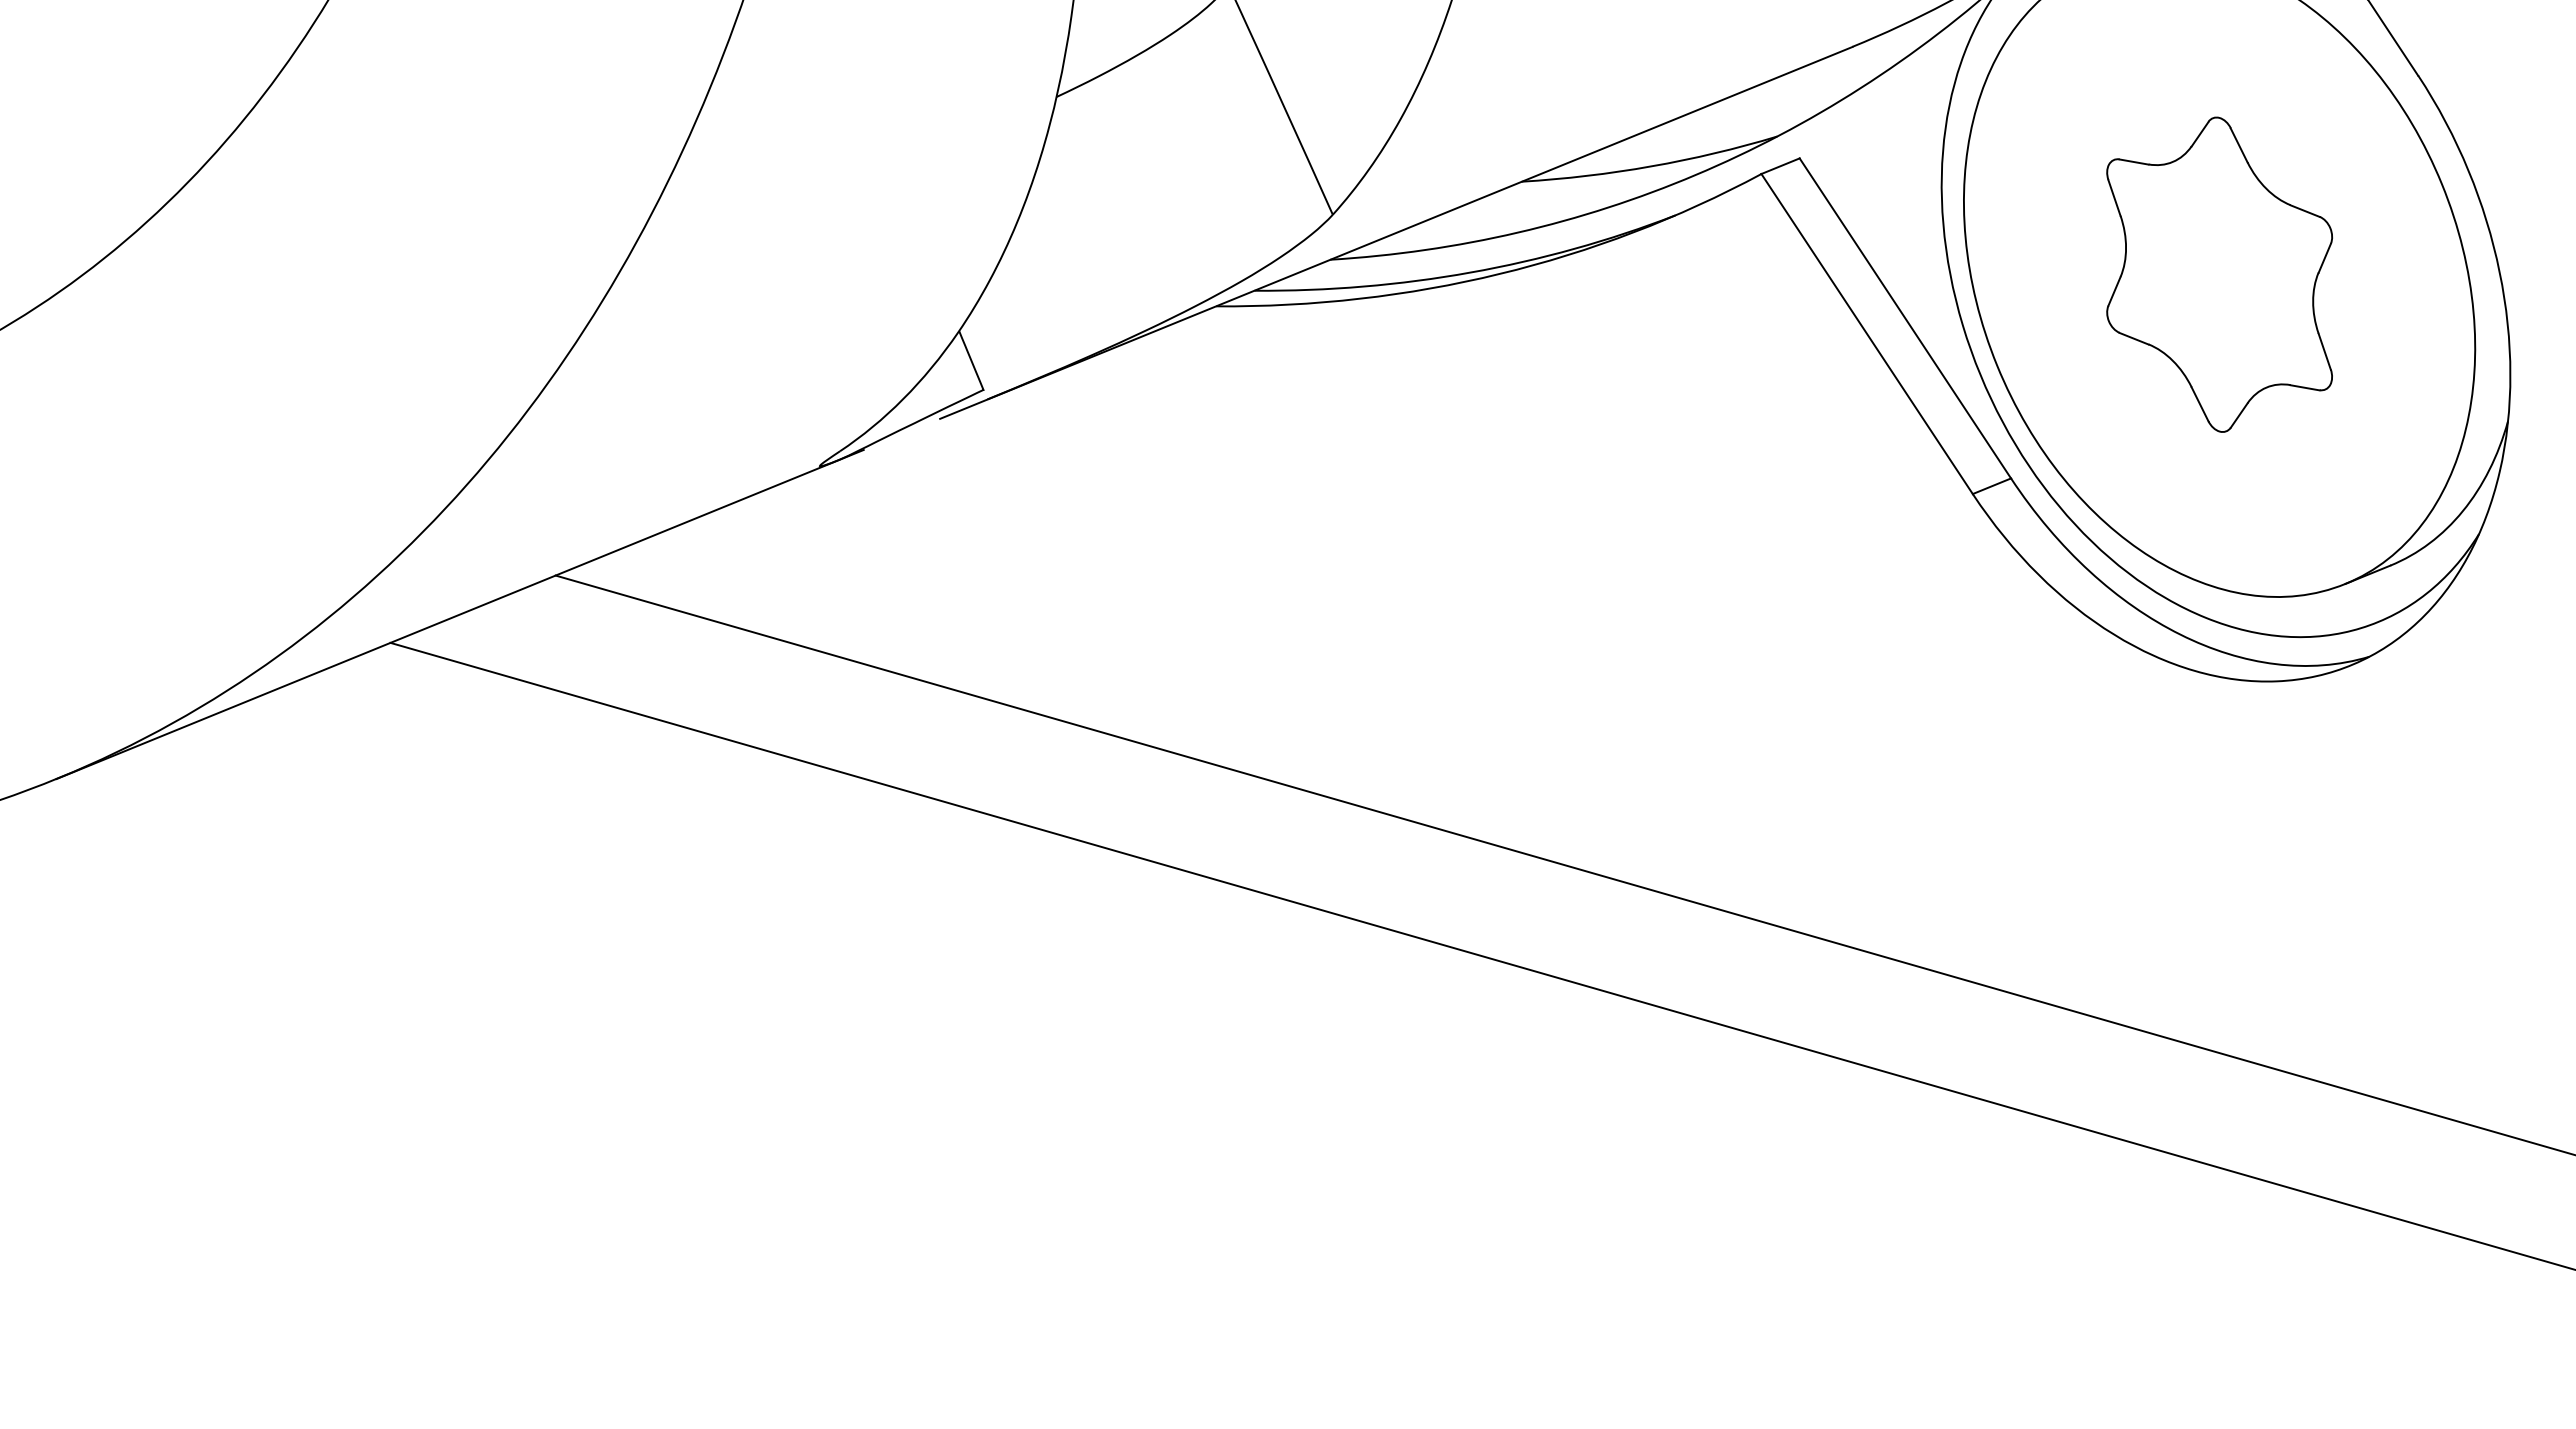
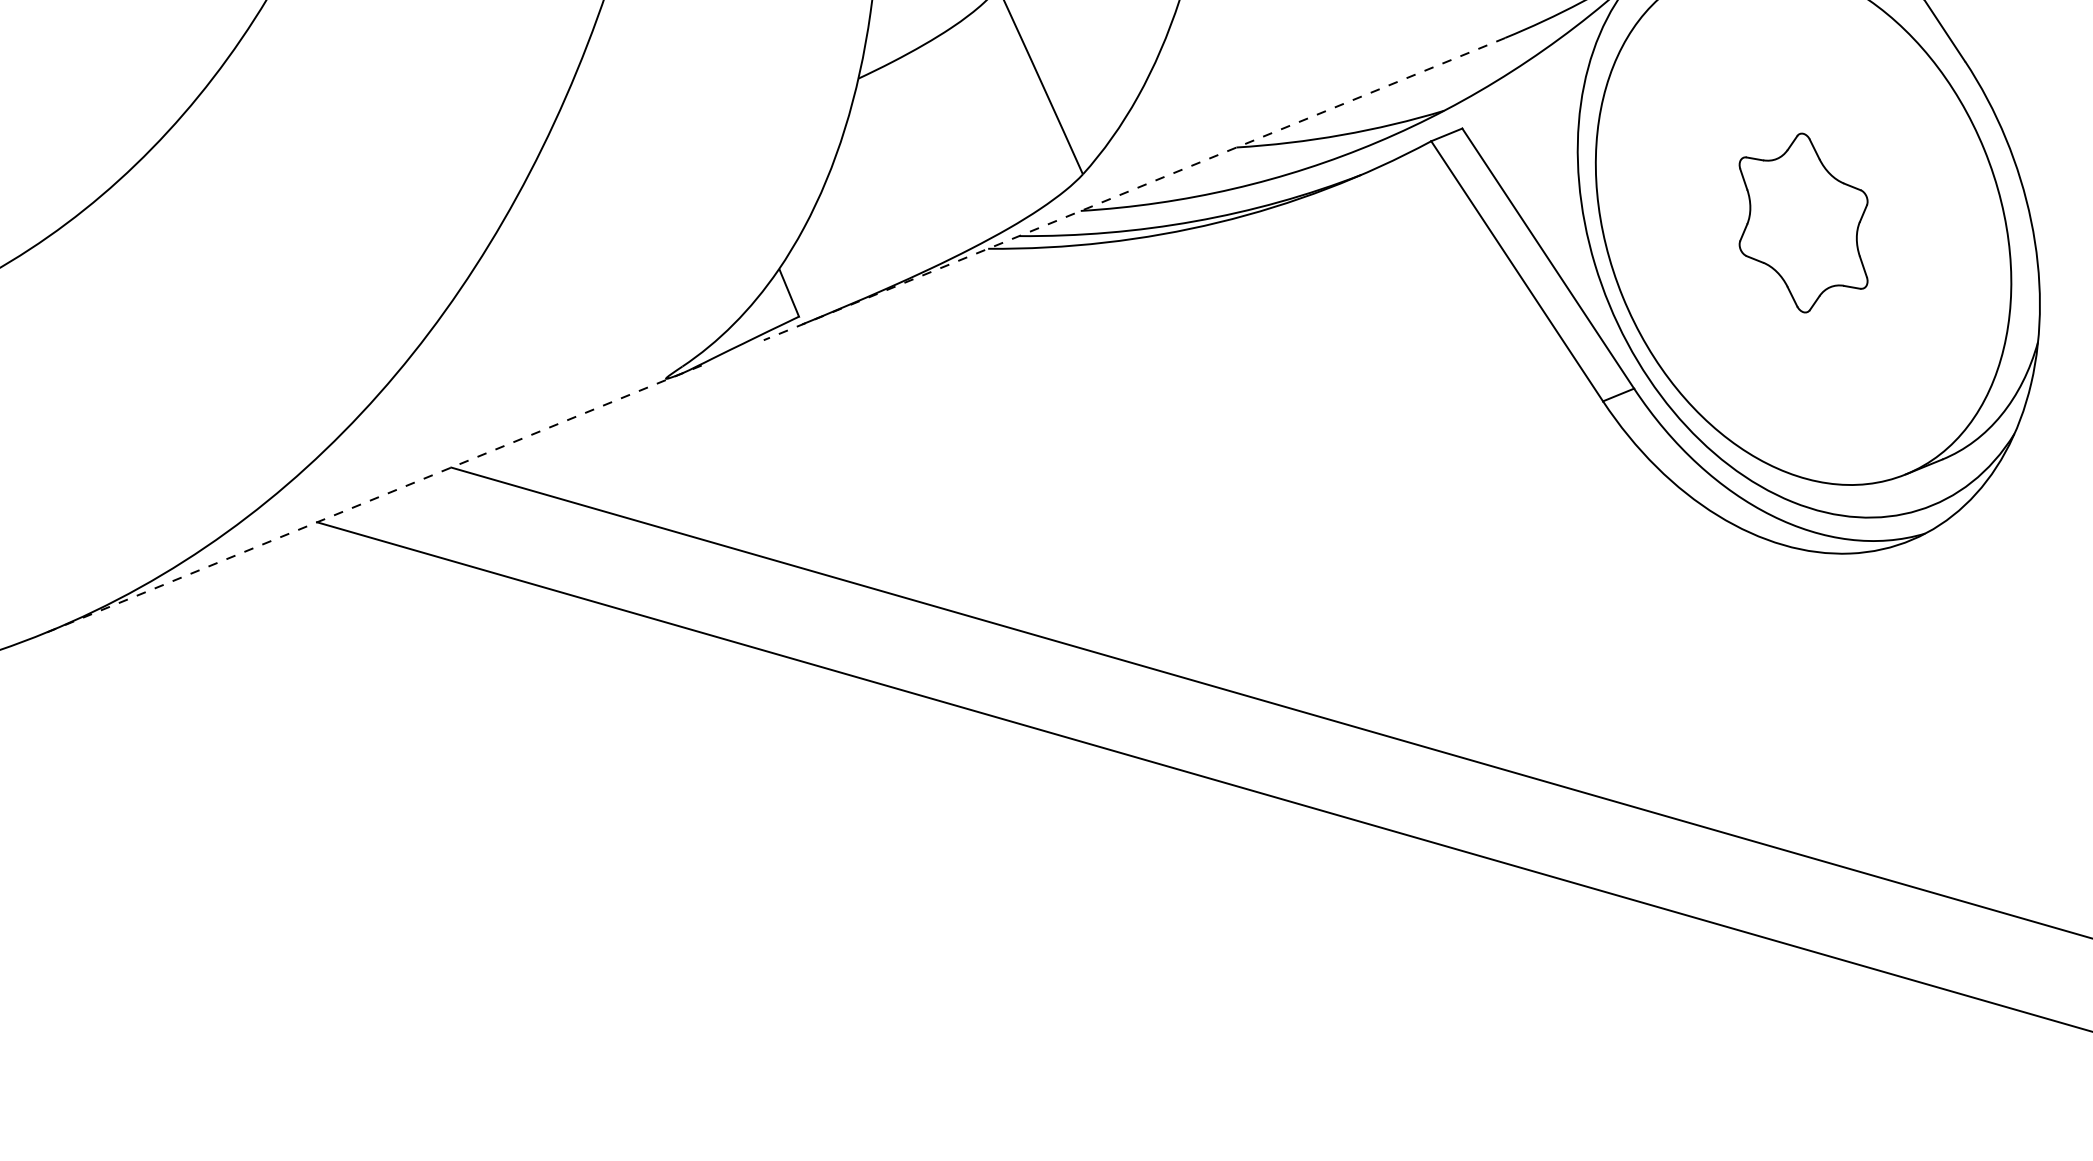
line: (1396, 232) -> (1134, 188), solid -> dashed
part: (2219, 274) -> (1803, 222), size x0.7
line: (460, 614) -> (373, 499), solid -> dashed

